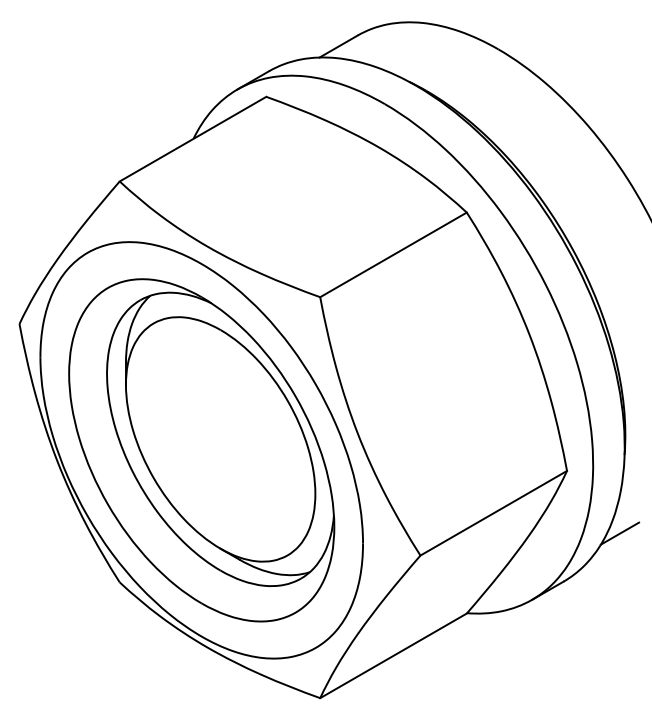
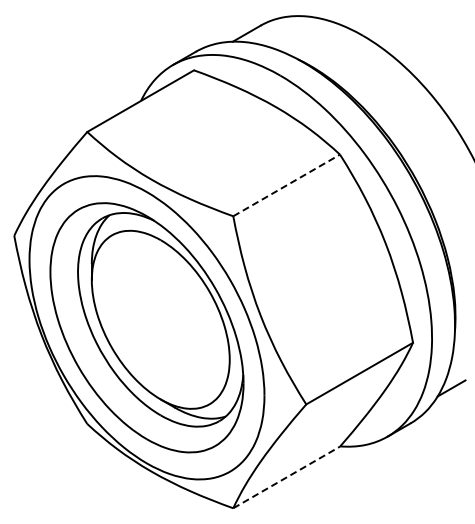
line: (393, 254) -> (286, 185), solid -> dashed
line: (393, 655) -> (286, 477), solid -> dashed

